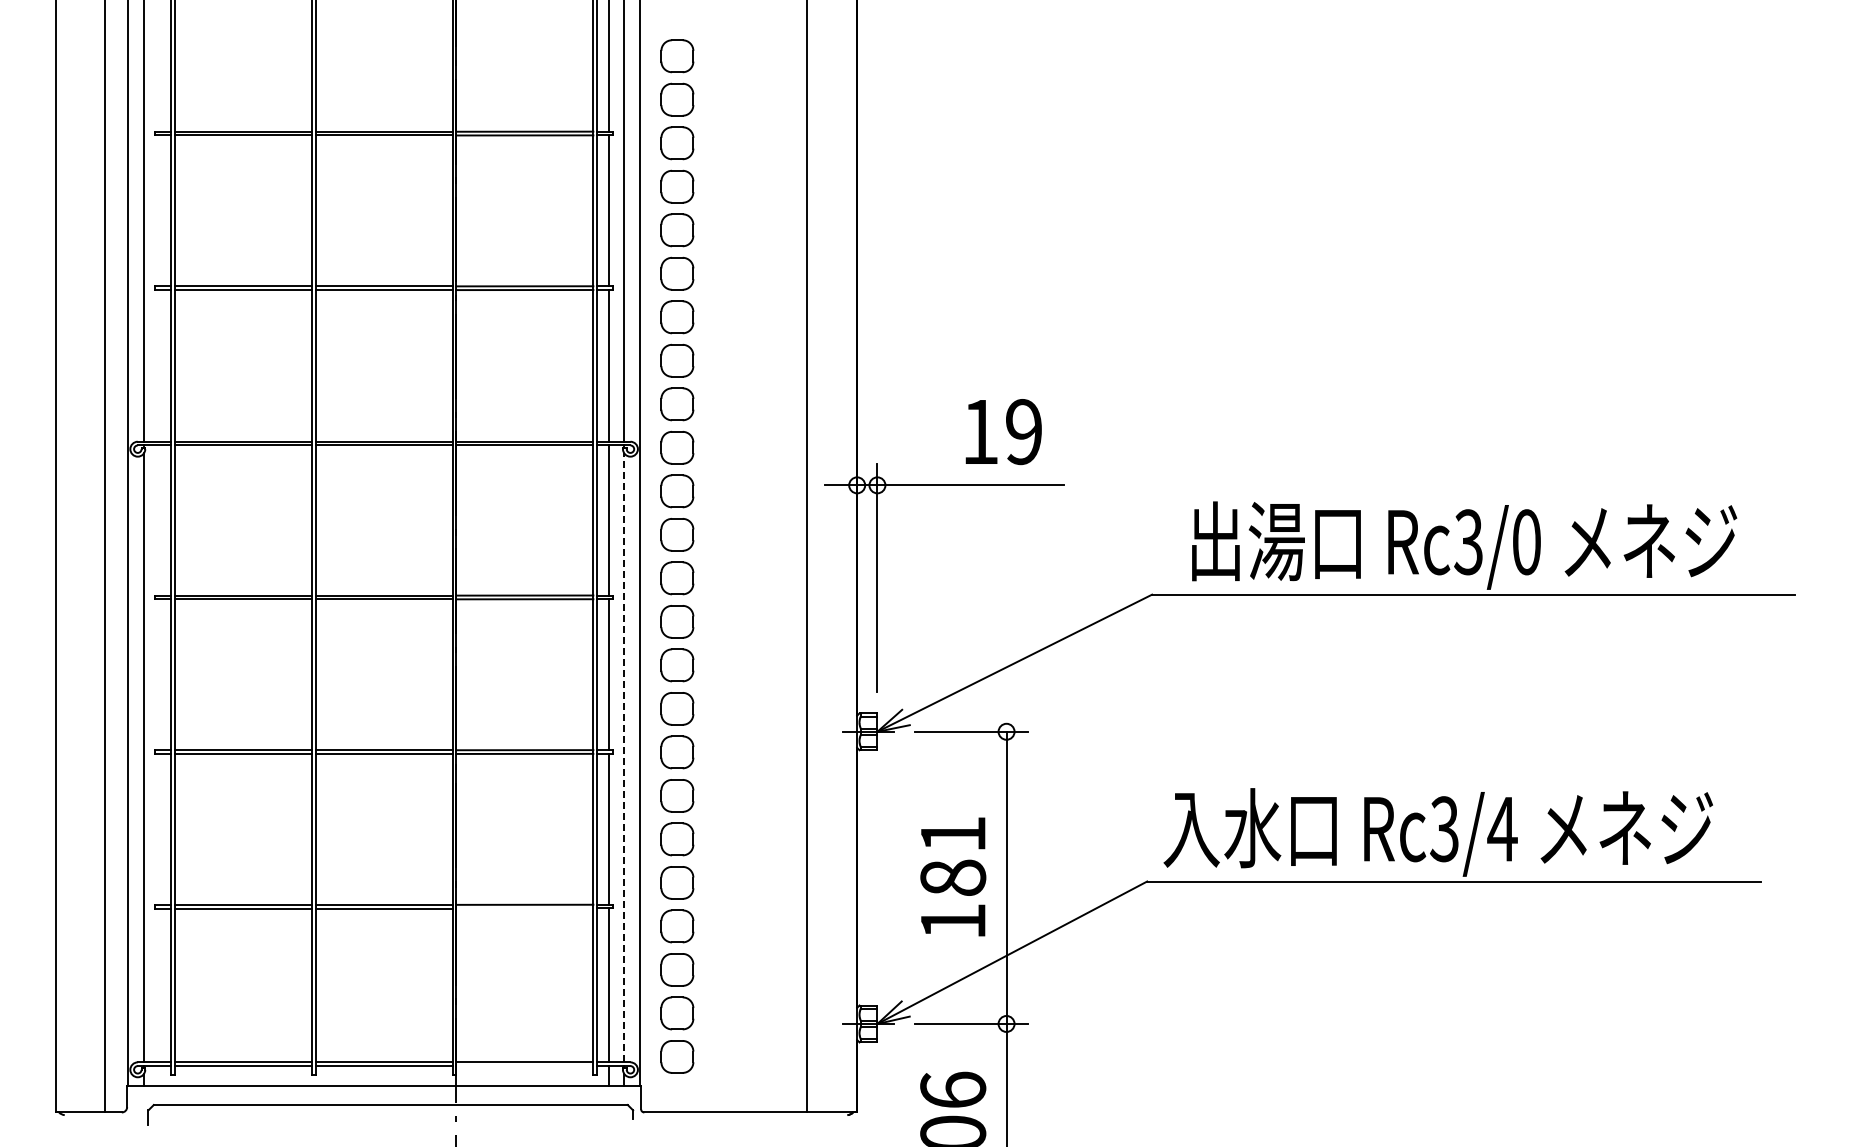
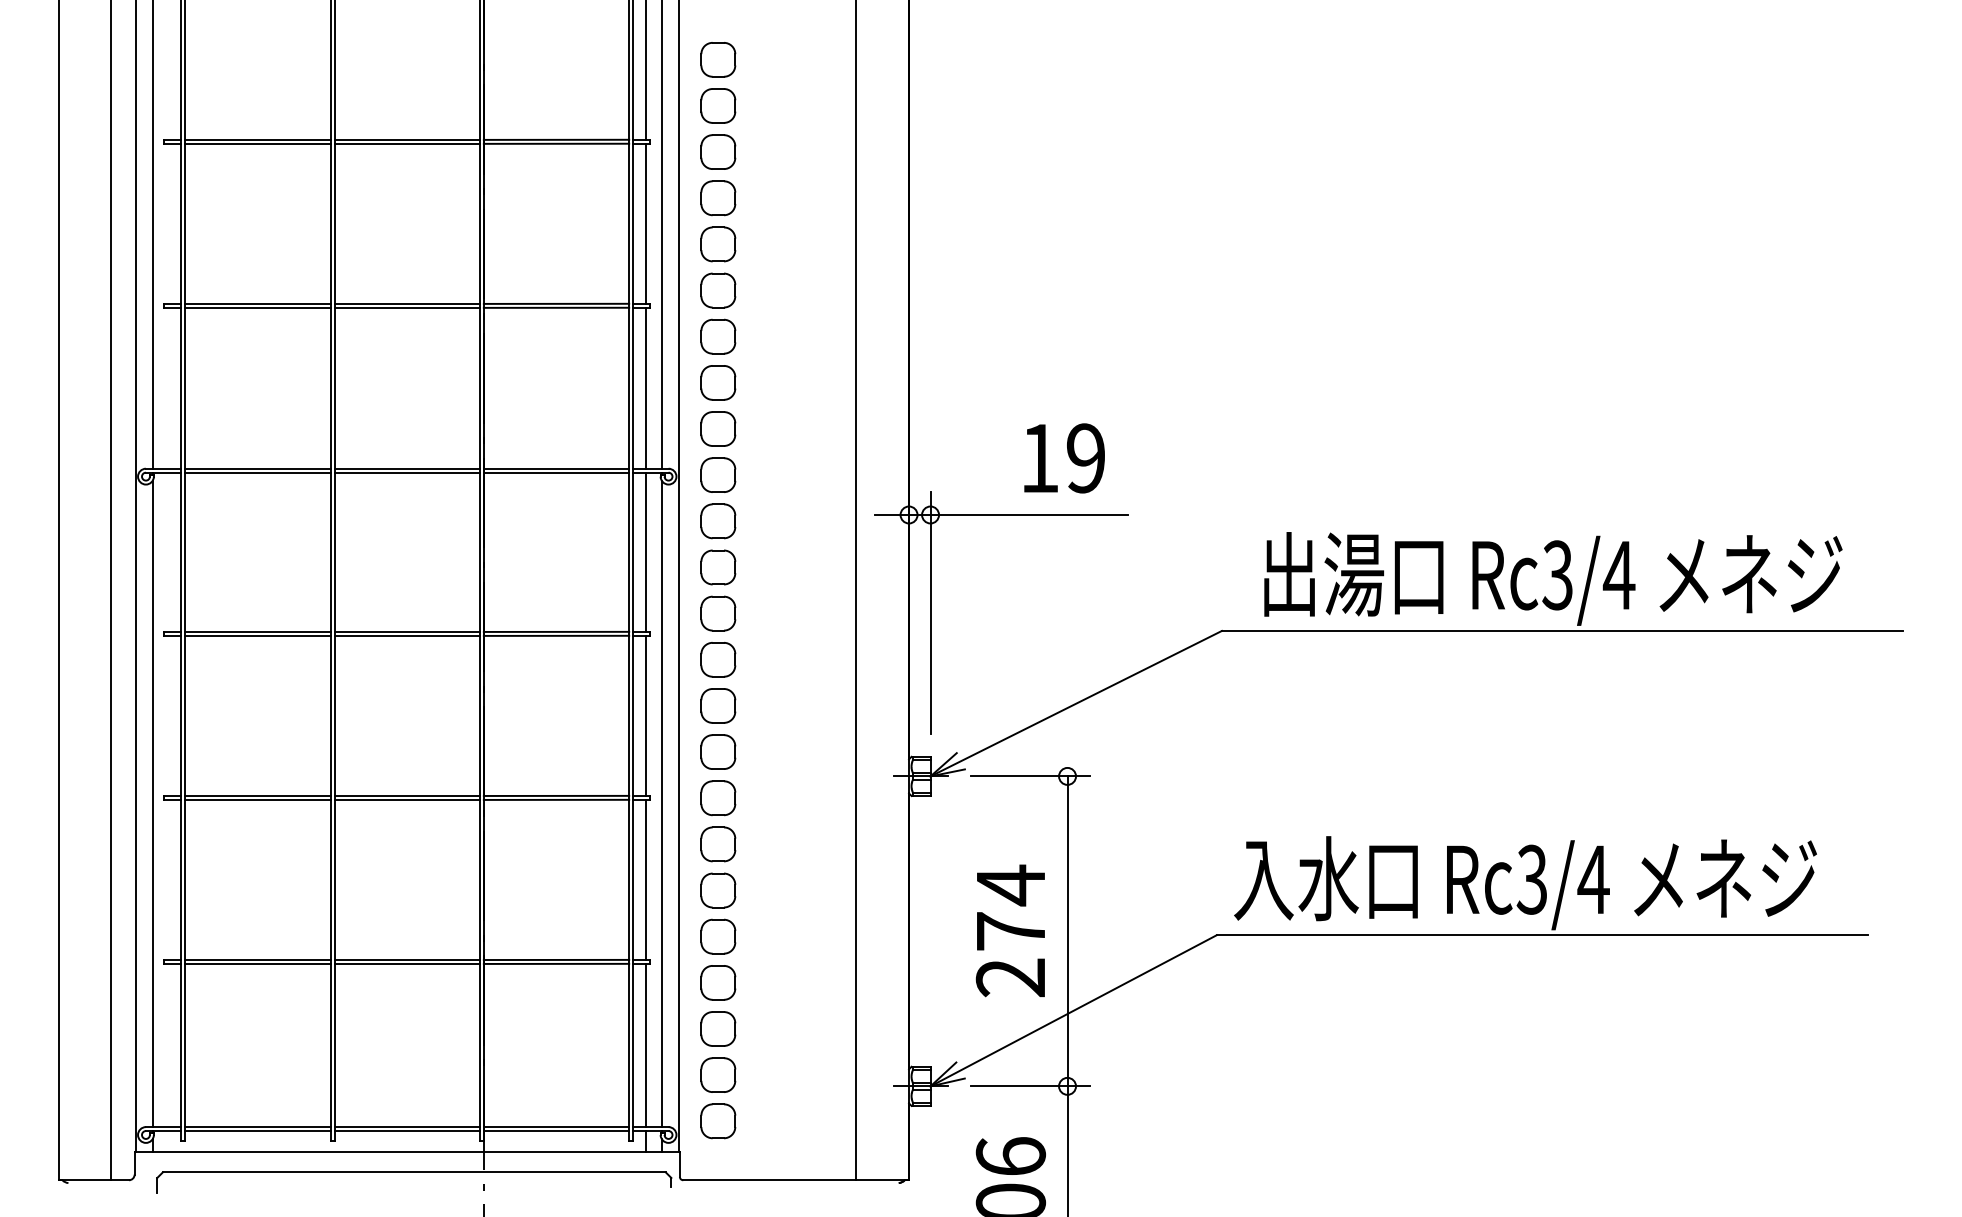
text: (1526, 542) -> (1619, 575), Rc3/0 -> Rc3/4
line: (624, 757) -> (662, 803), dashed -> solid
text: (953, 877) -> (1011, 930), 181 -> 274
line: (524, 908) -> (556, 963), added
line: (524, 1066) -> (556, 1131), added

